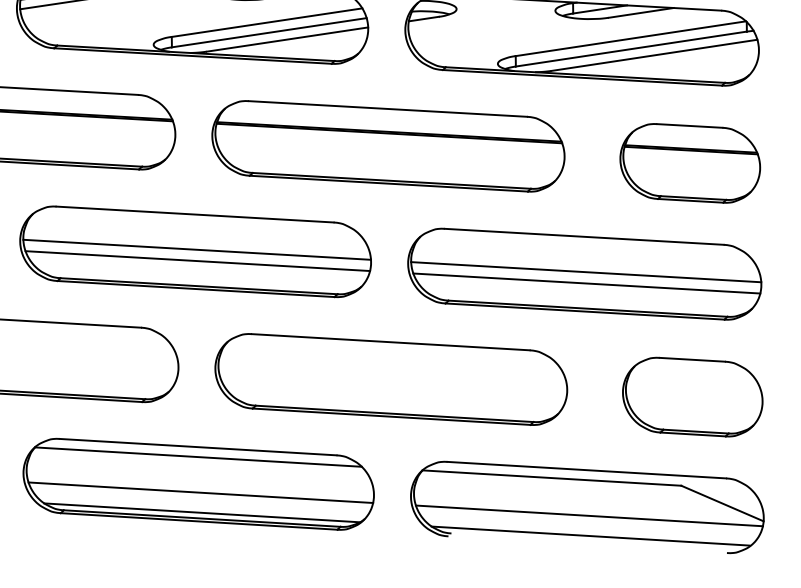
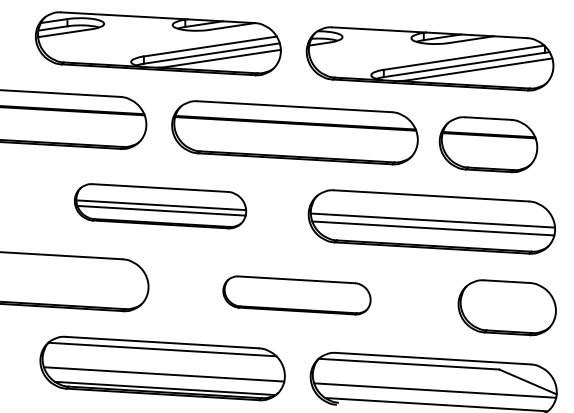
part: (690, 163) -> (488, 144), moved
part: (195, 250) -> (160, 205), size x0.7
part: (390, 379) -> (296, 295), size x0.6

